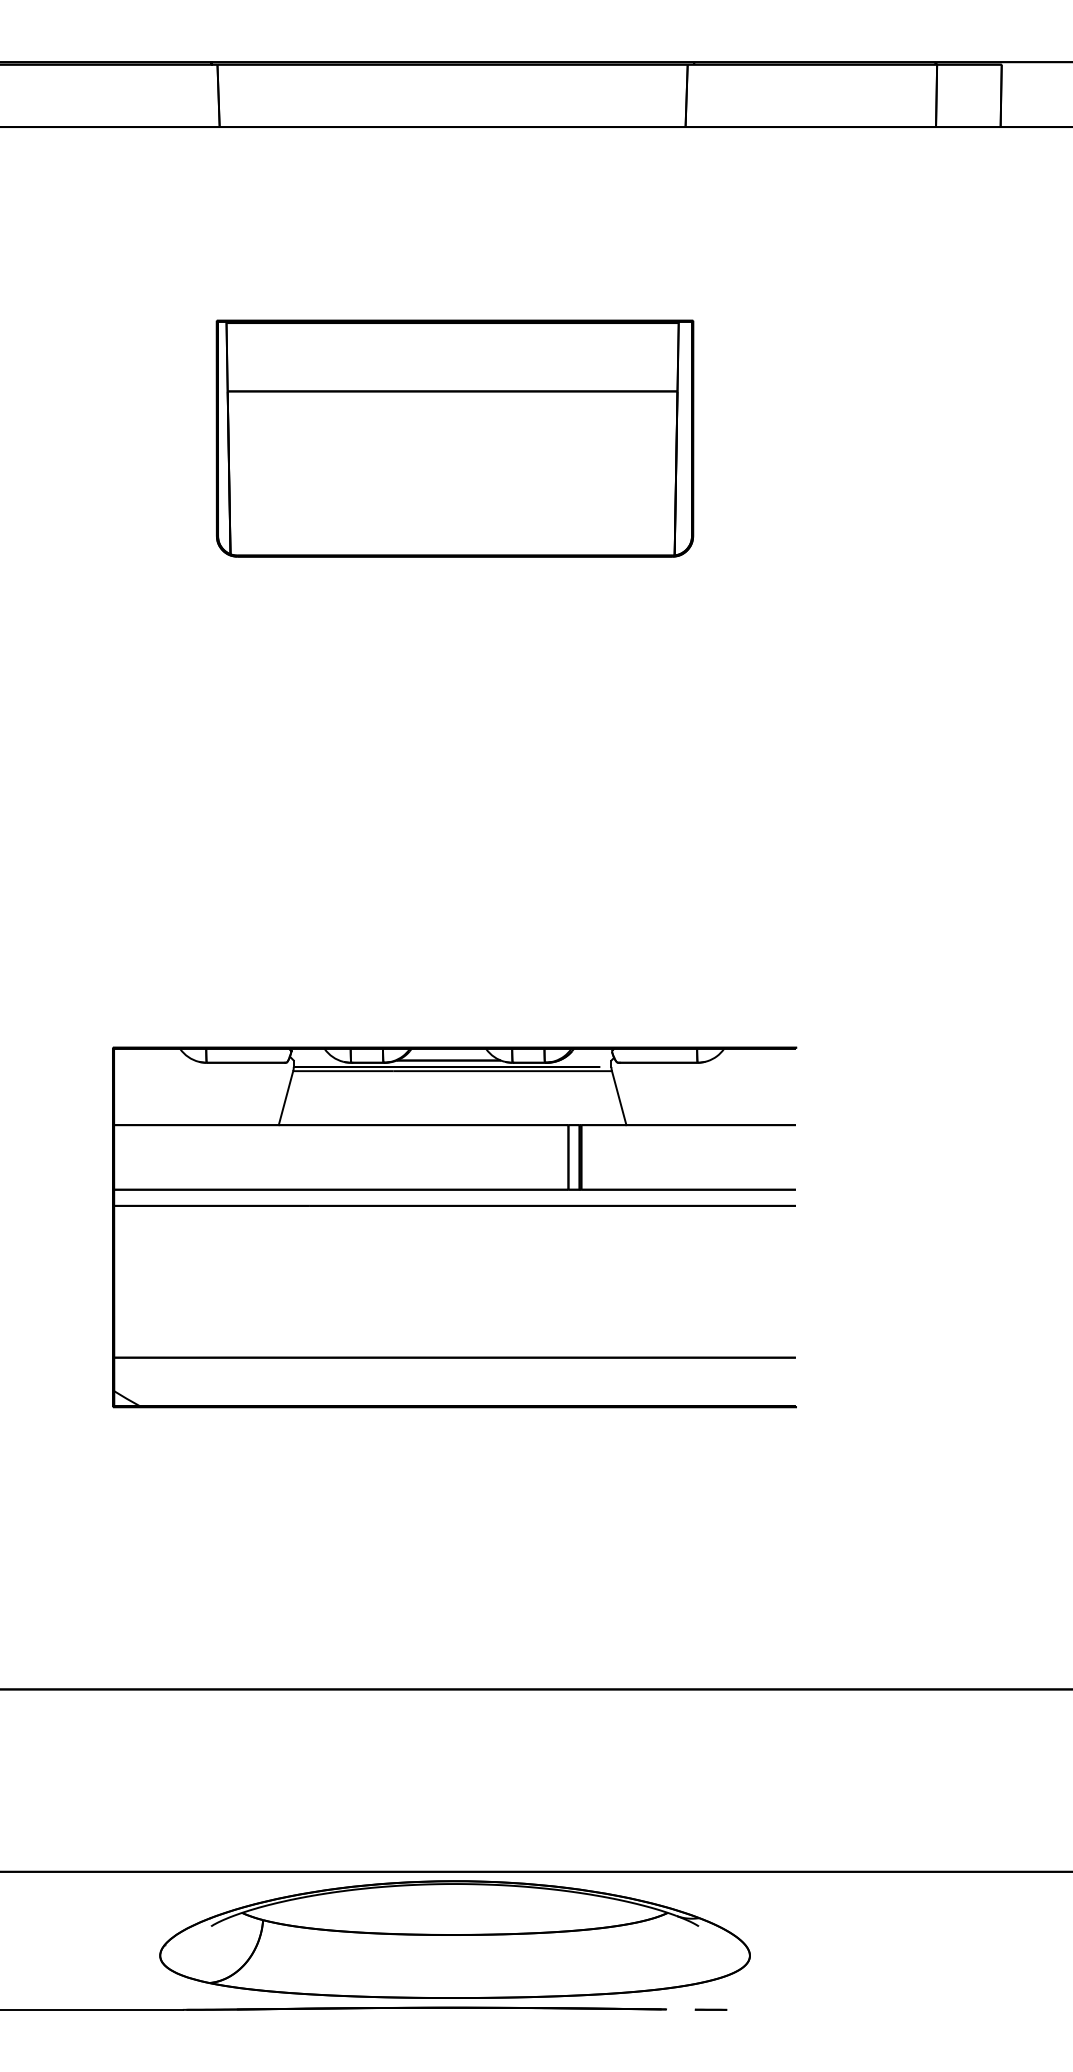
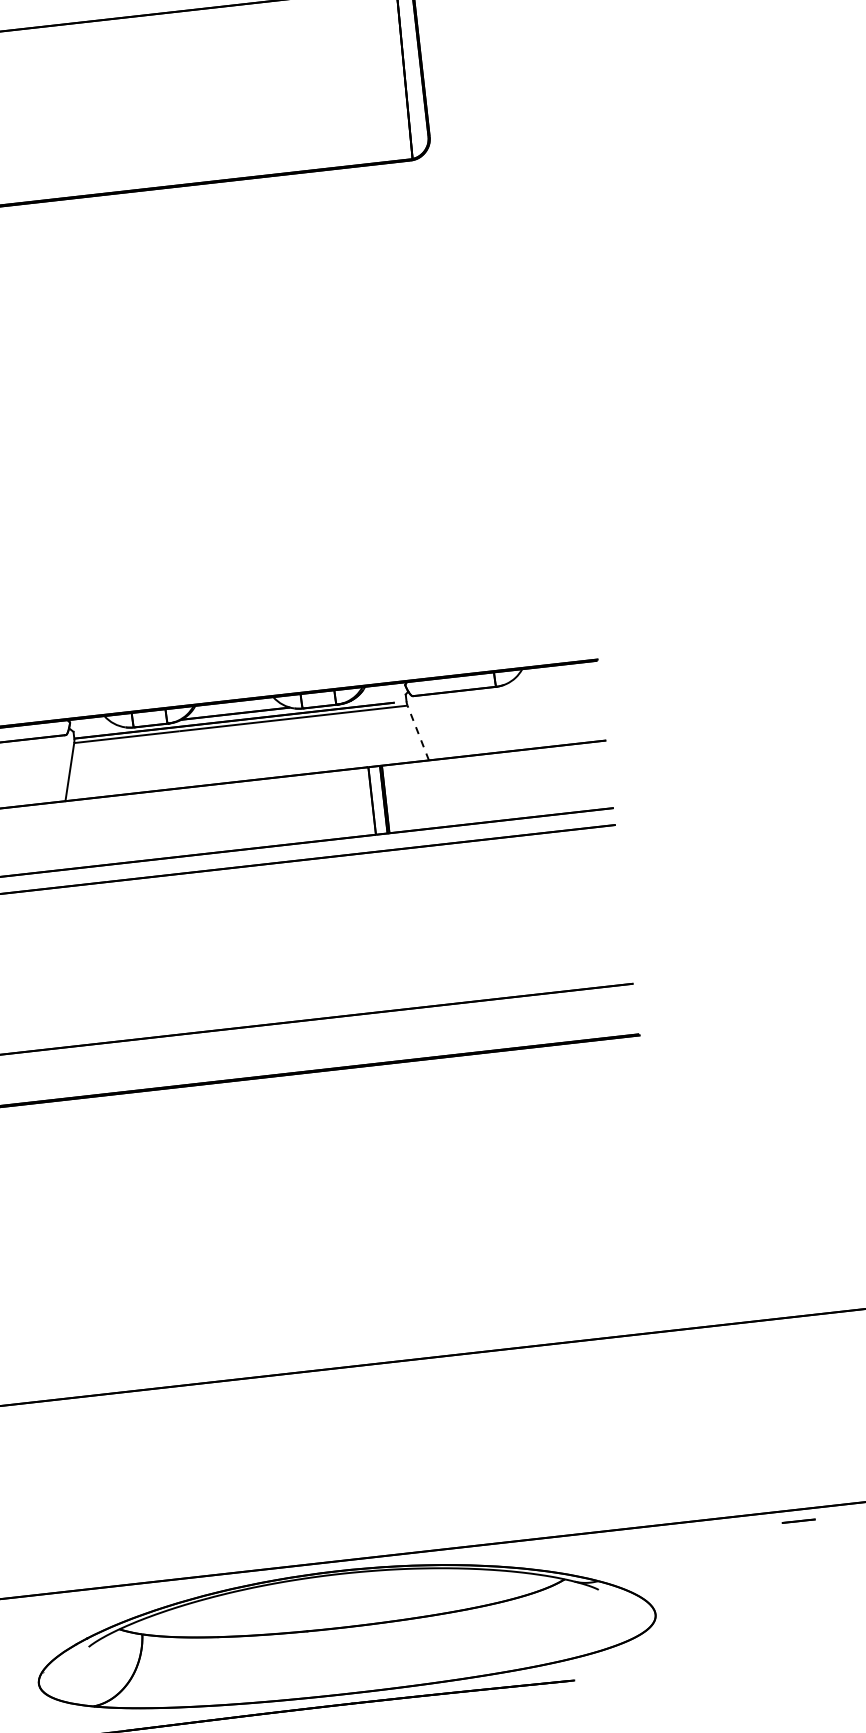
line: (619, 1098) -> (418, 733), solid -> dashed
line: (710, 2009) -> (798, 1520), moved

